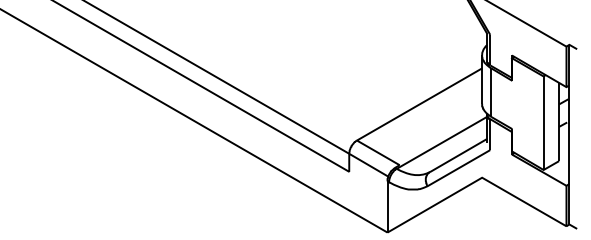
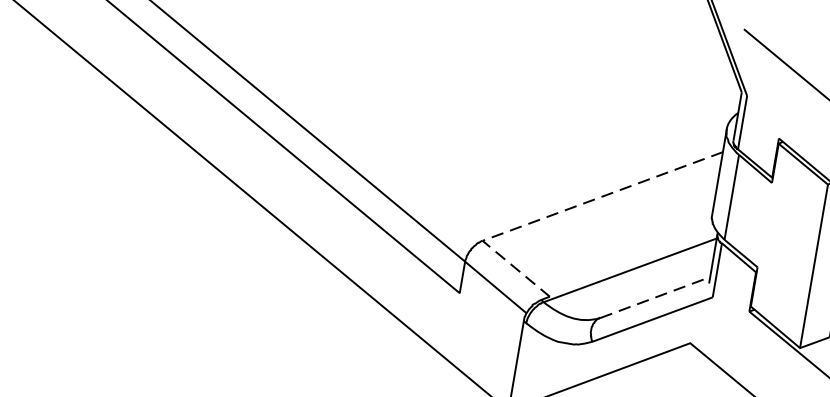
line: (397, 117) -> (560, 212), solid -> dashed
line: (458, 155) -> (655, 297), solid -> dashed

